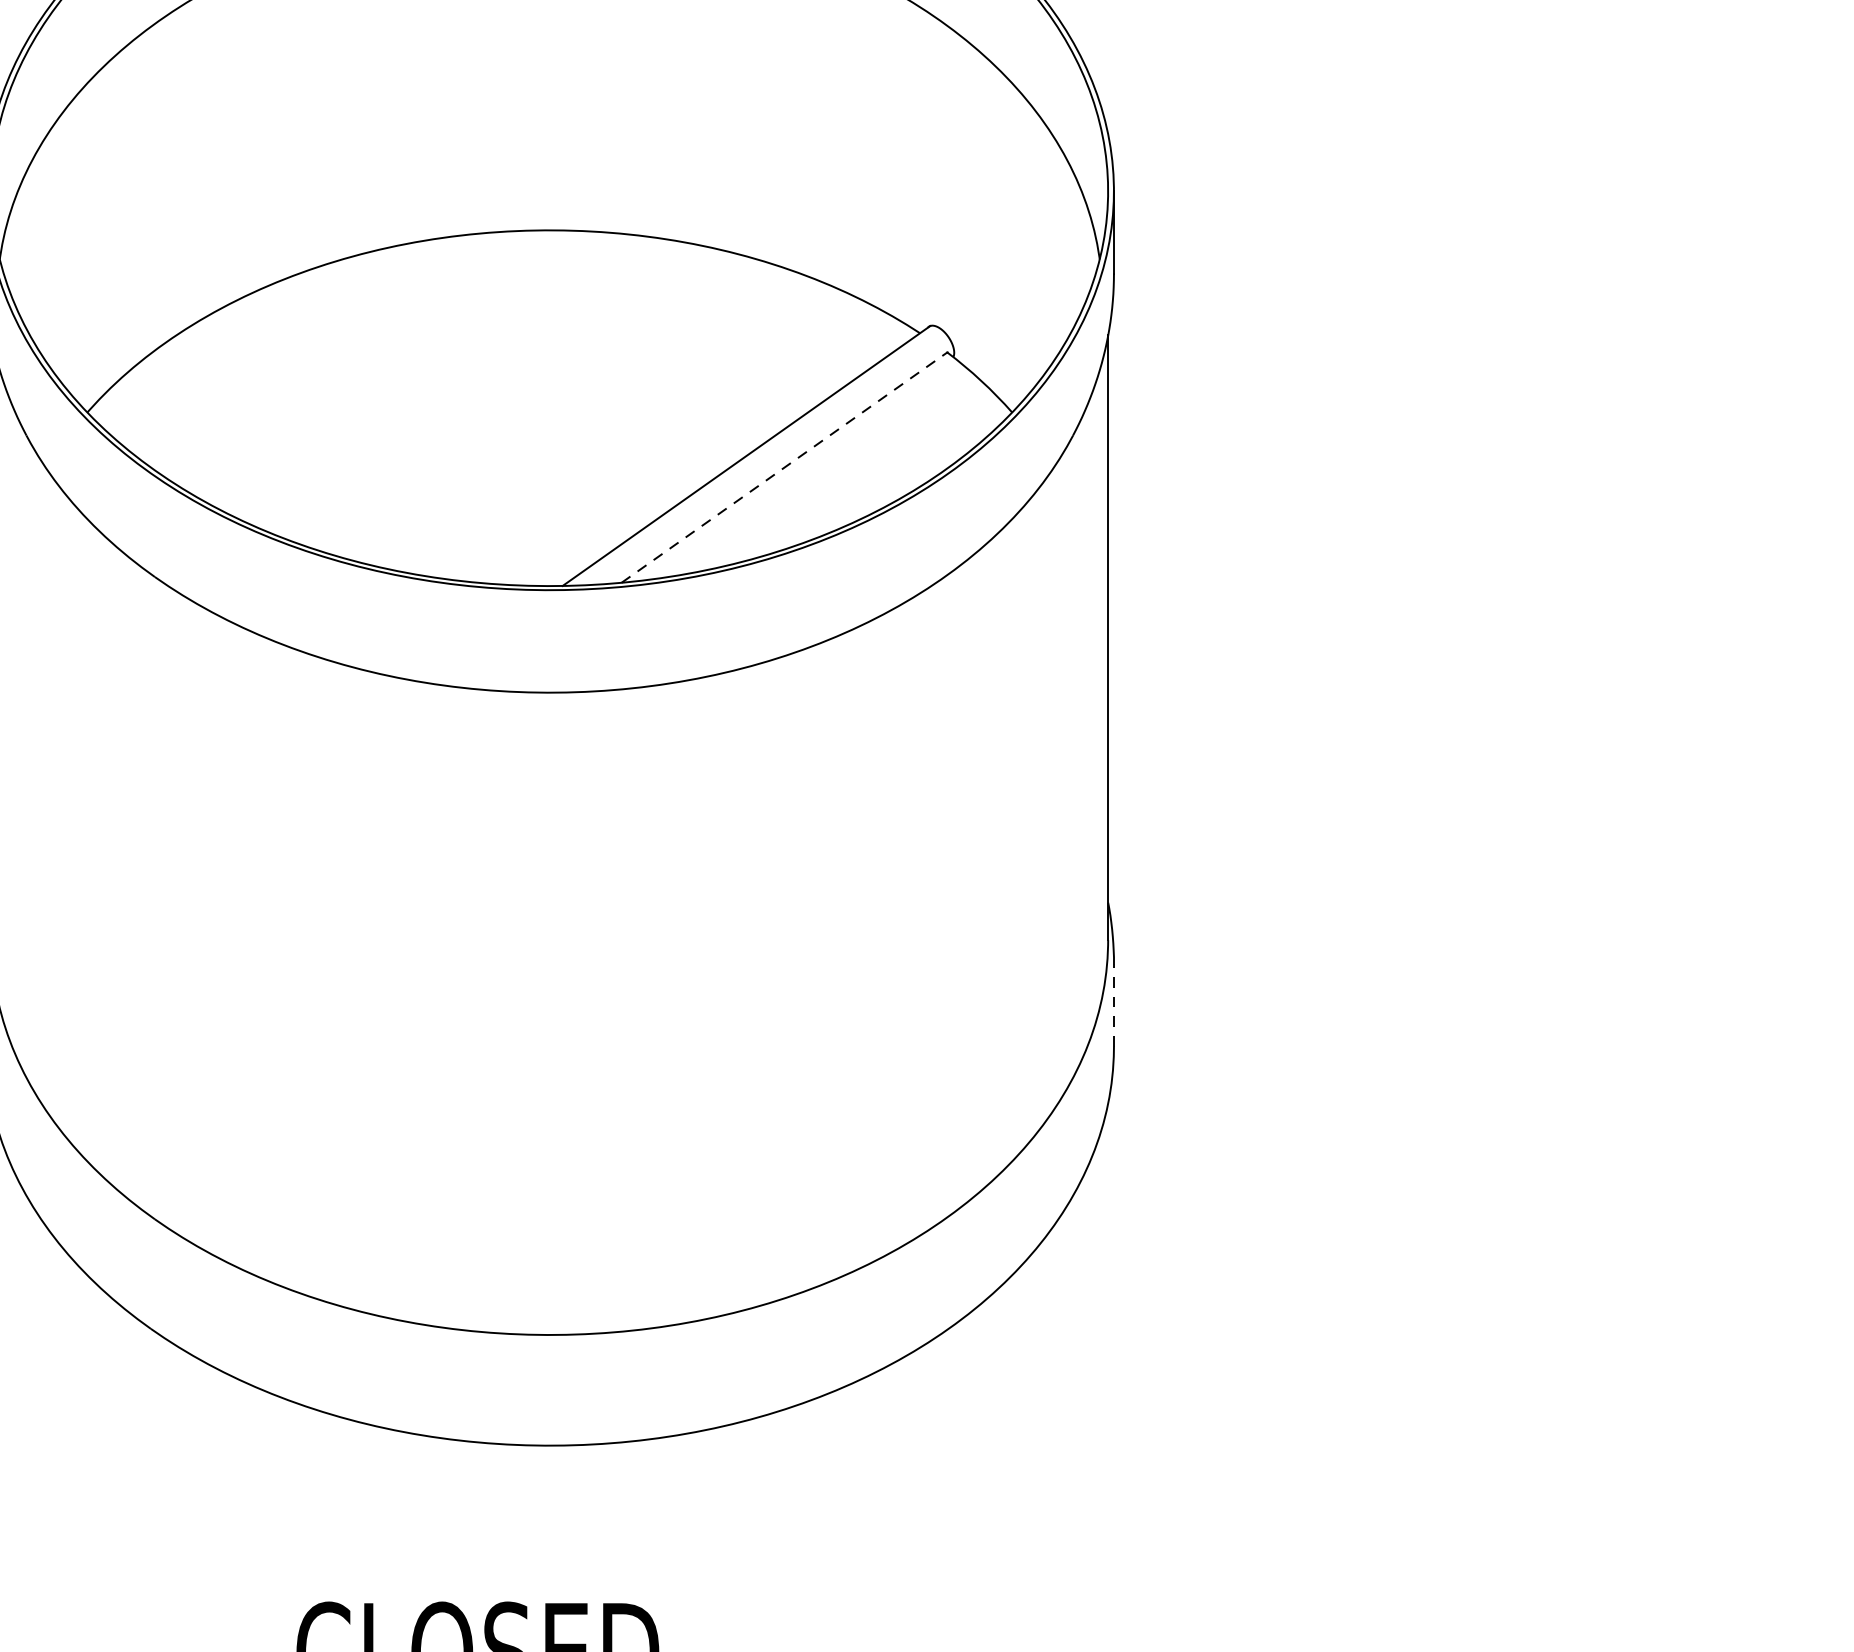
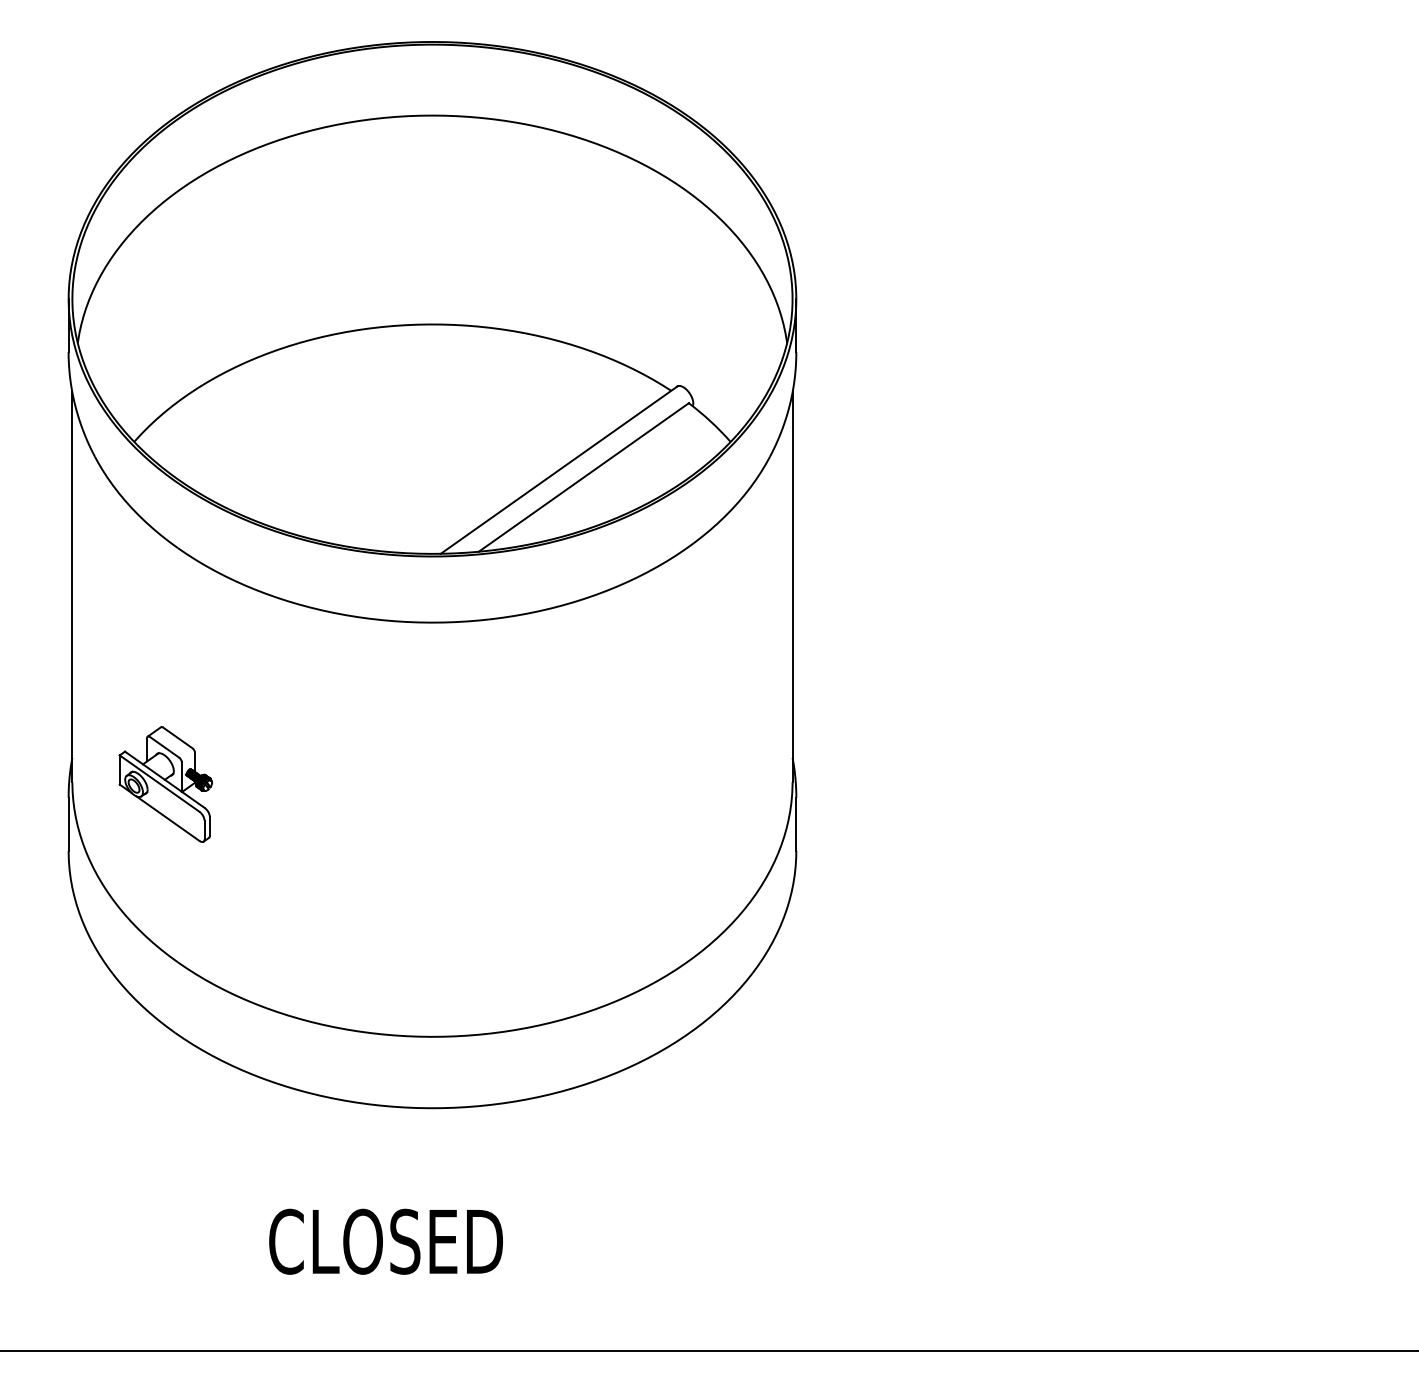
line: (783, 467) -> (583, 477), dashed -> solid
part: (135, 943) -> (165, 784), added
line: (1114, 1005) -> (796, 824), dashed -> solid

